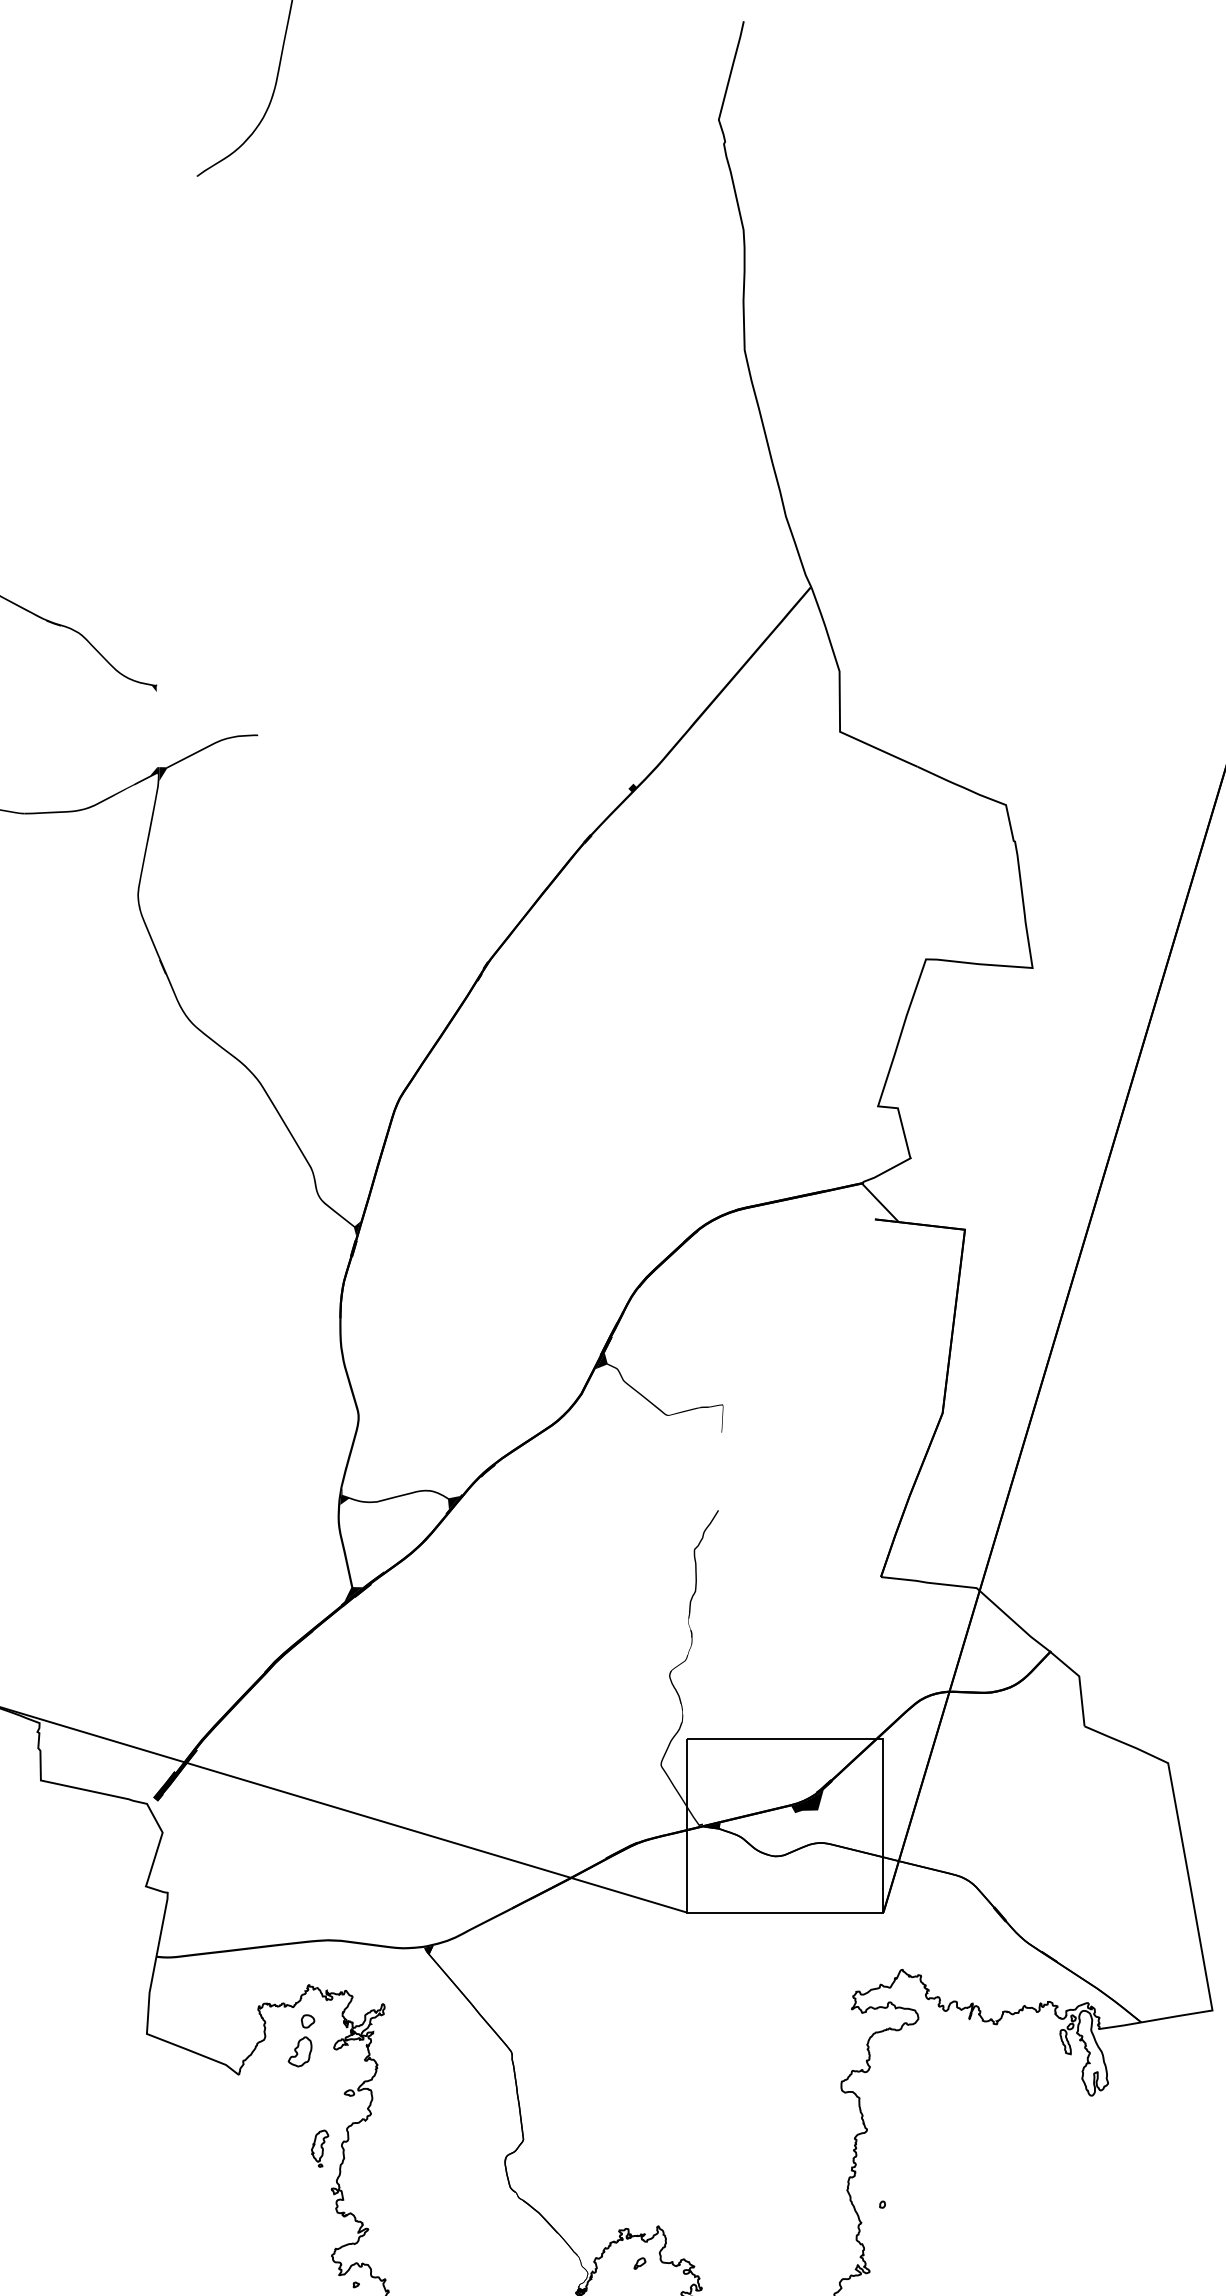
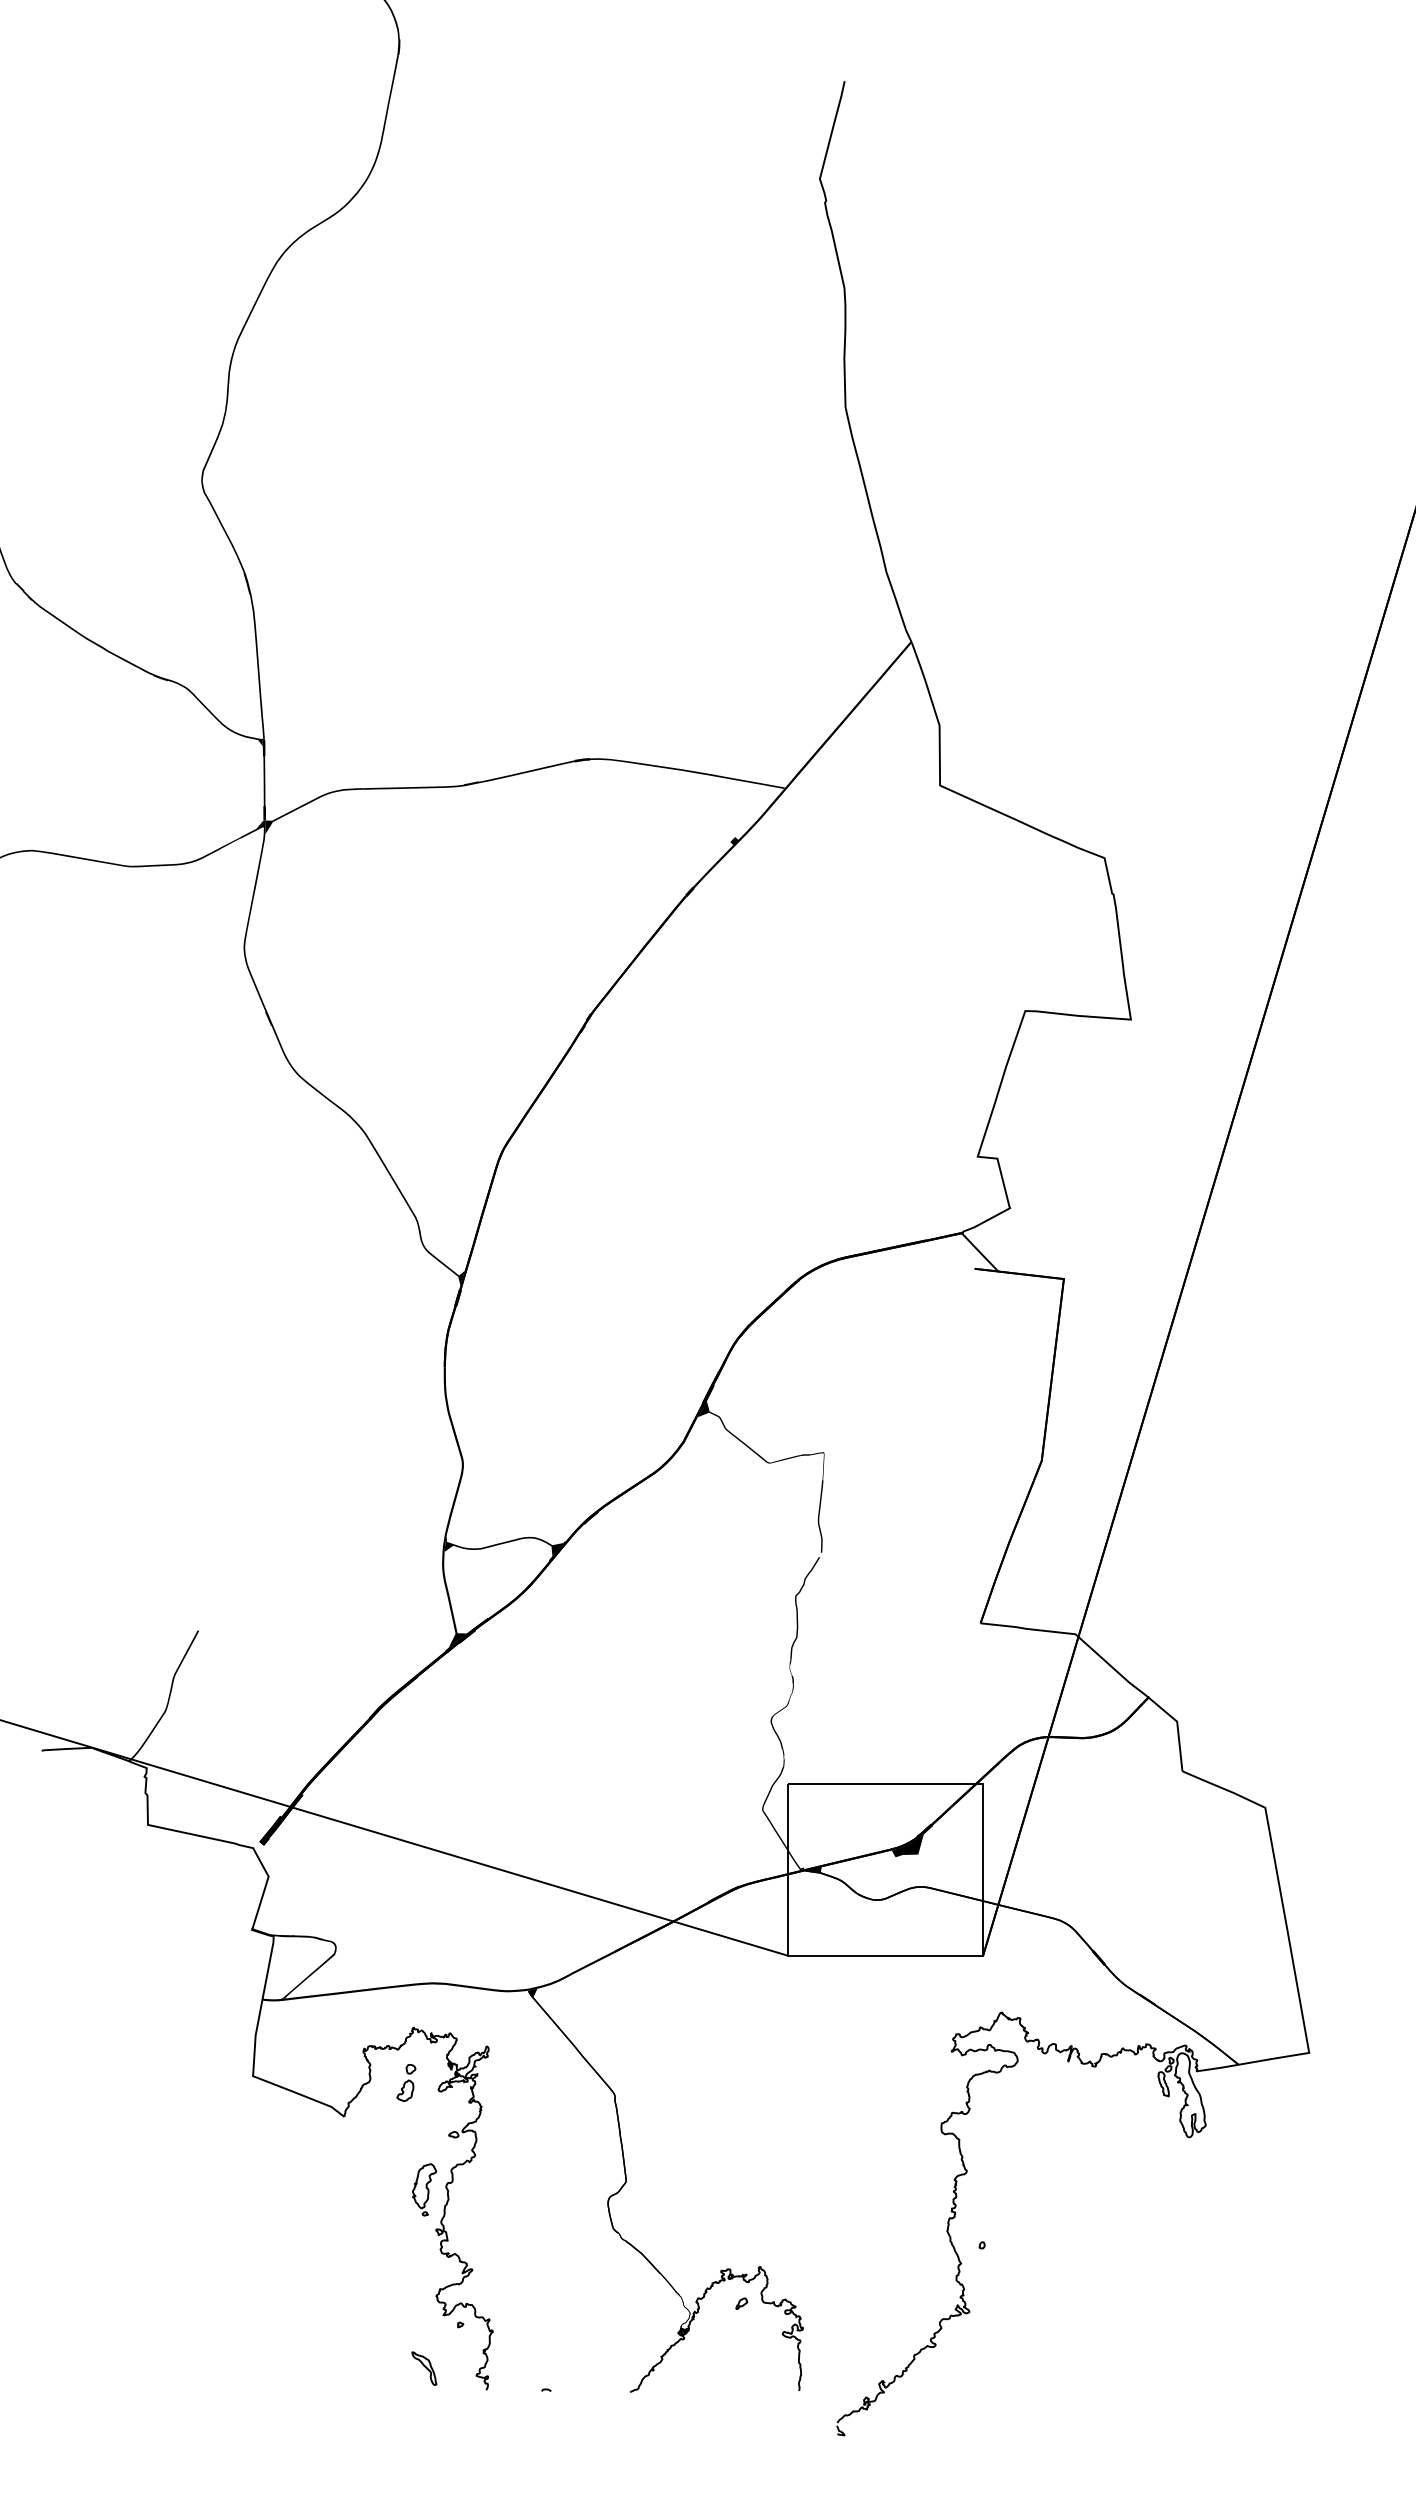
fill: (146, 471) -> (252, 527), added
fill: (471, 719) -> (574, 773), added
fill: (719, 1469) -> (820, 1516), added
fill: (56, 1650) -> (163, 1696), added
fill: (187, 1919) -> (293, 1962), added
part: (301, 2040) -> (406, 2082), size x0.71
part: (319, 2148) -> (424, 2189), size x1.43

